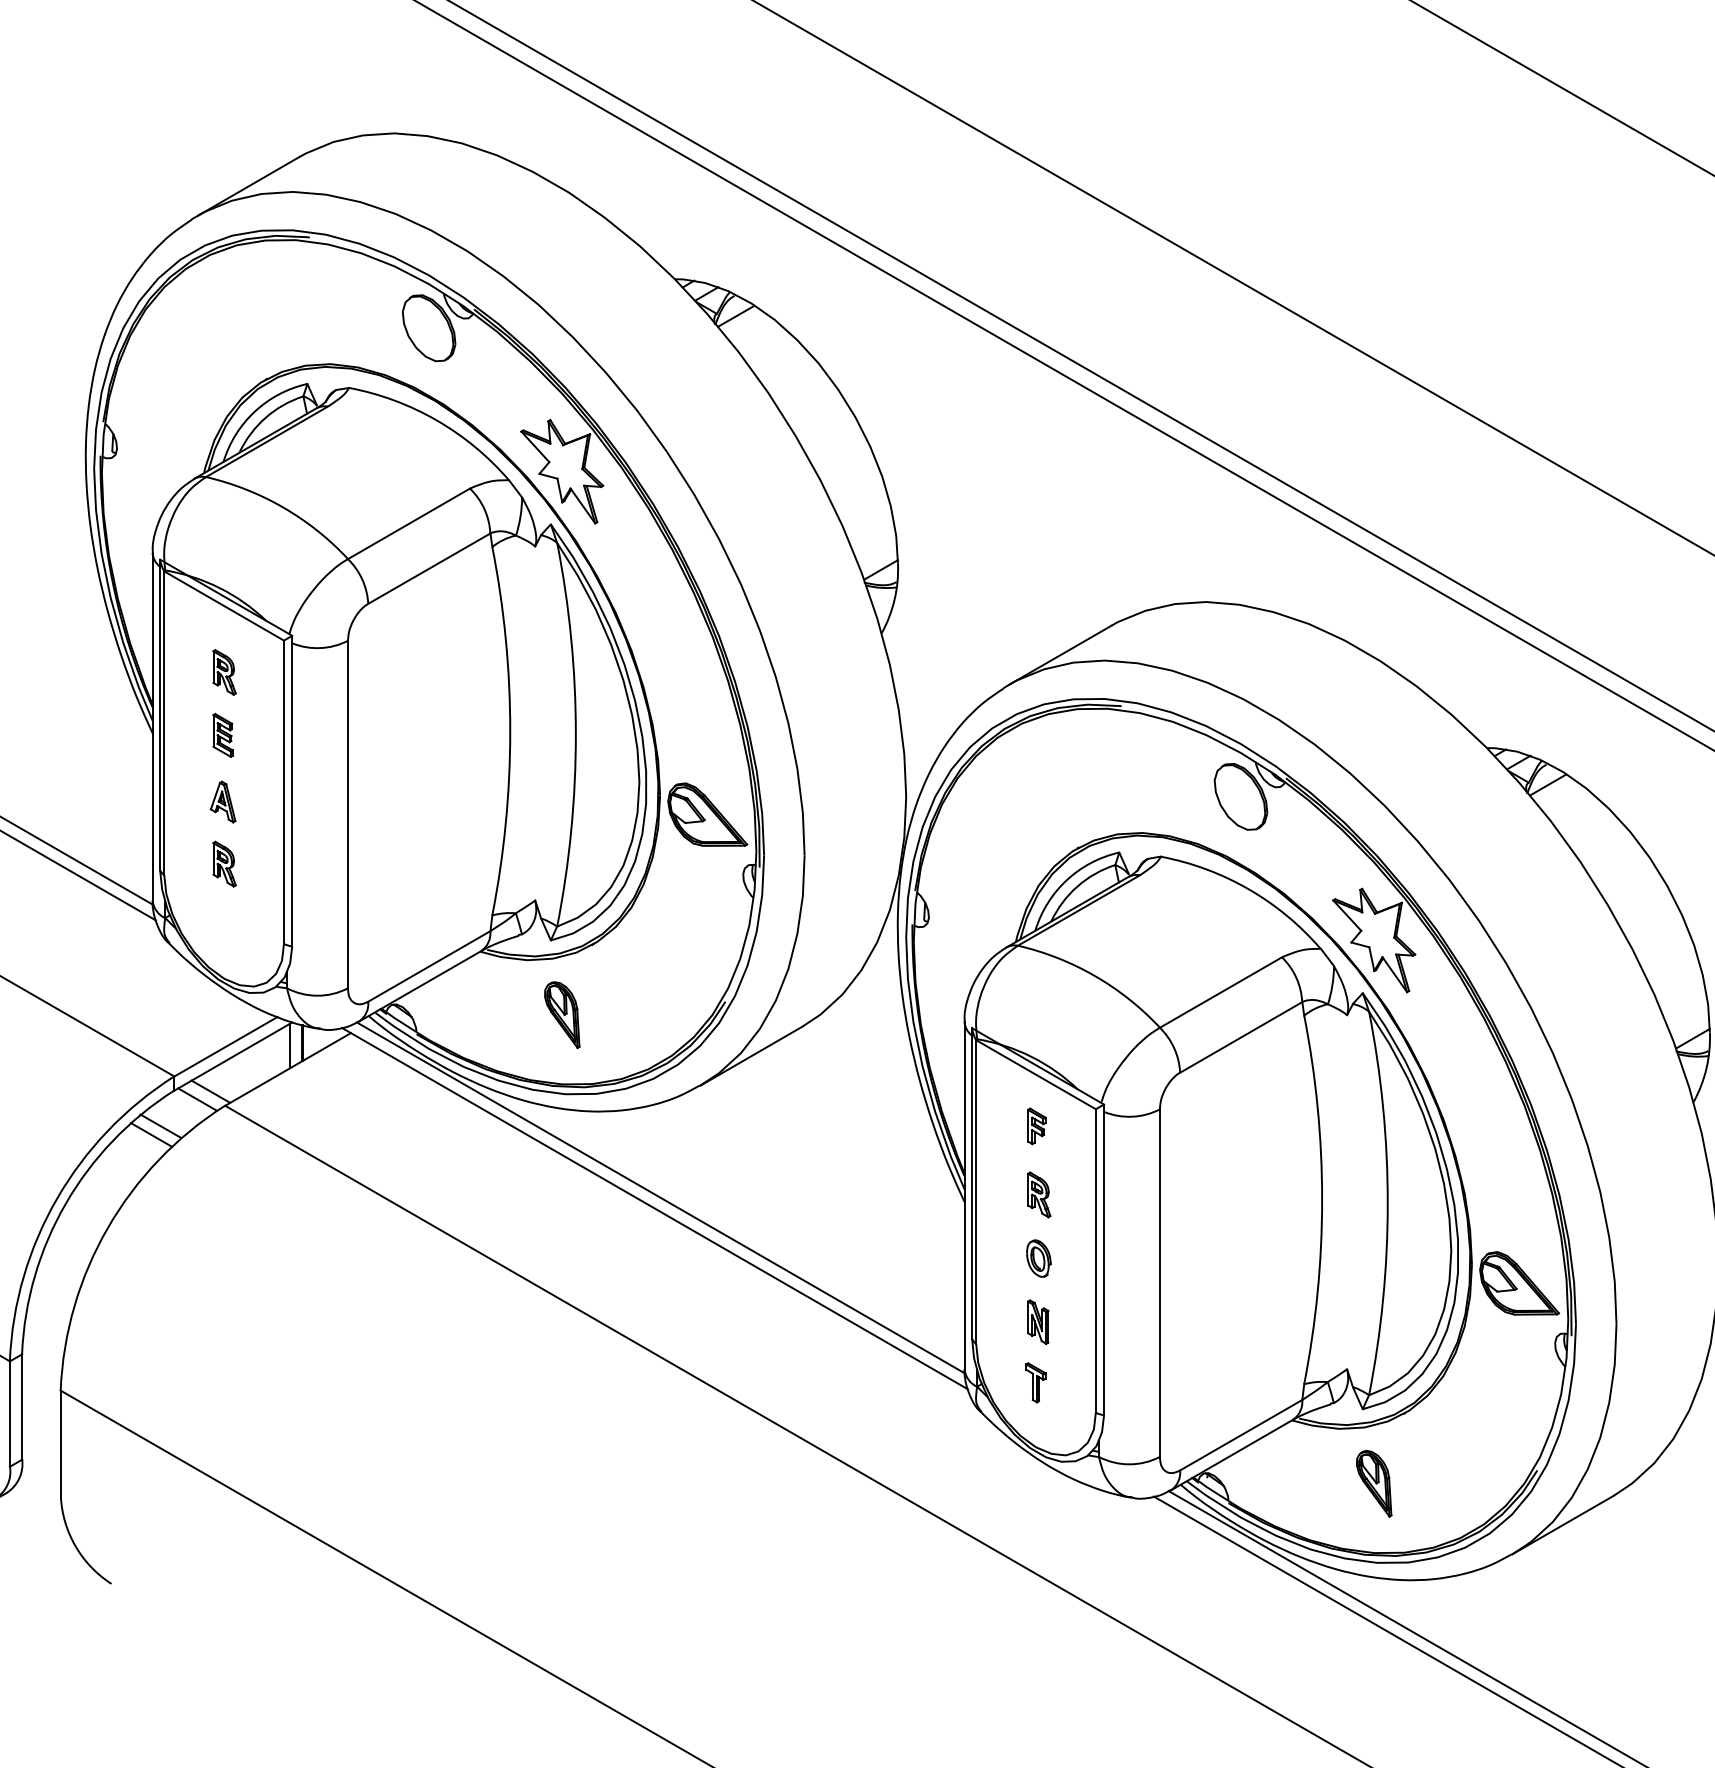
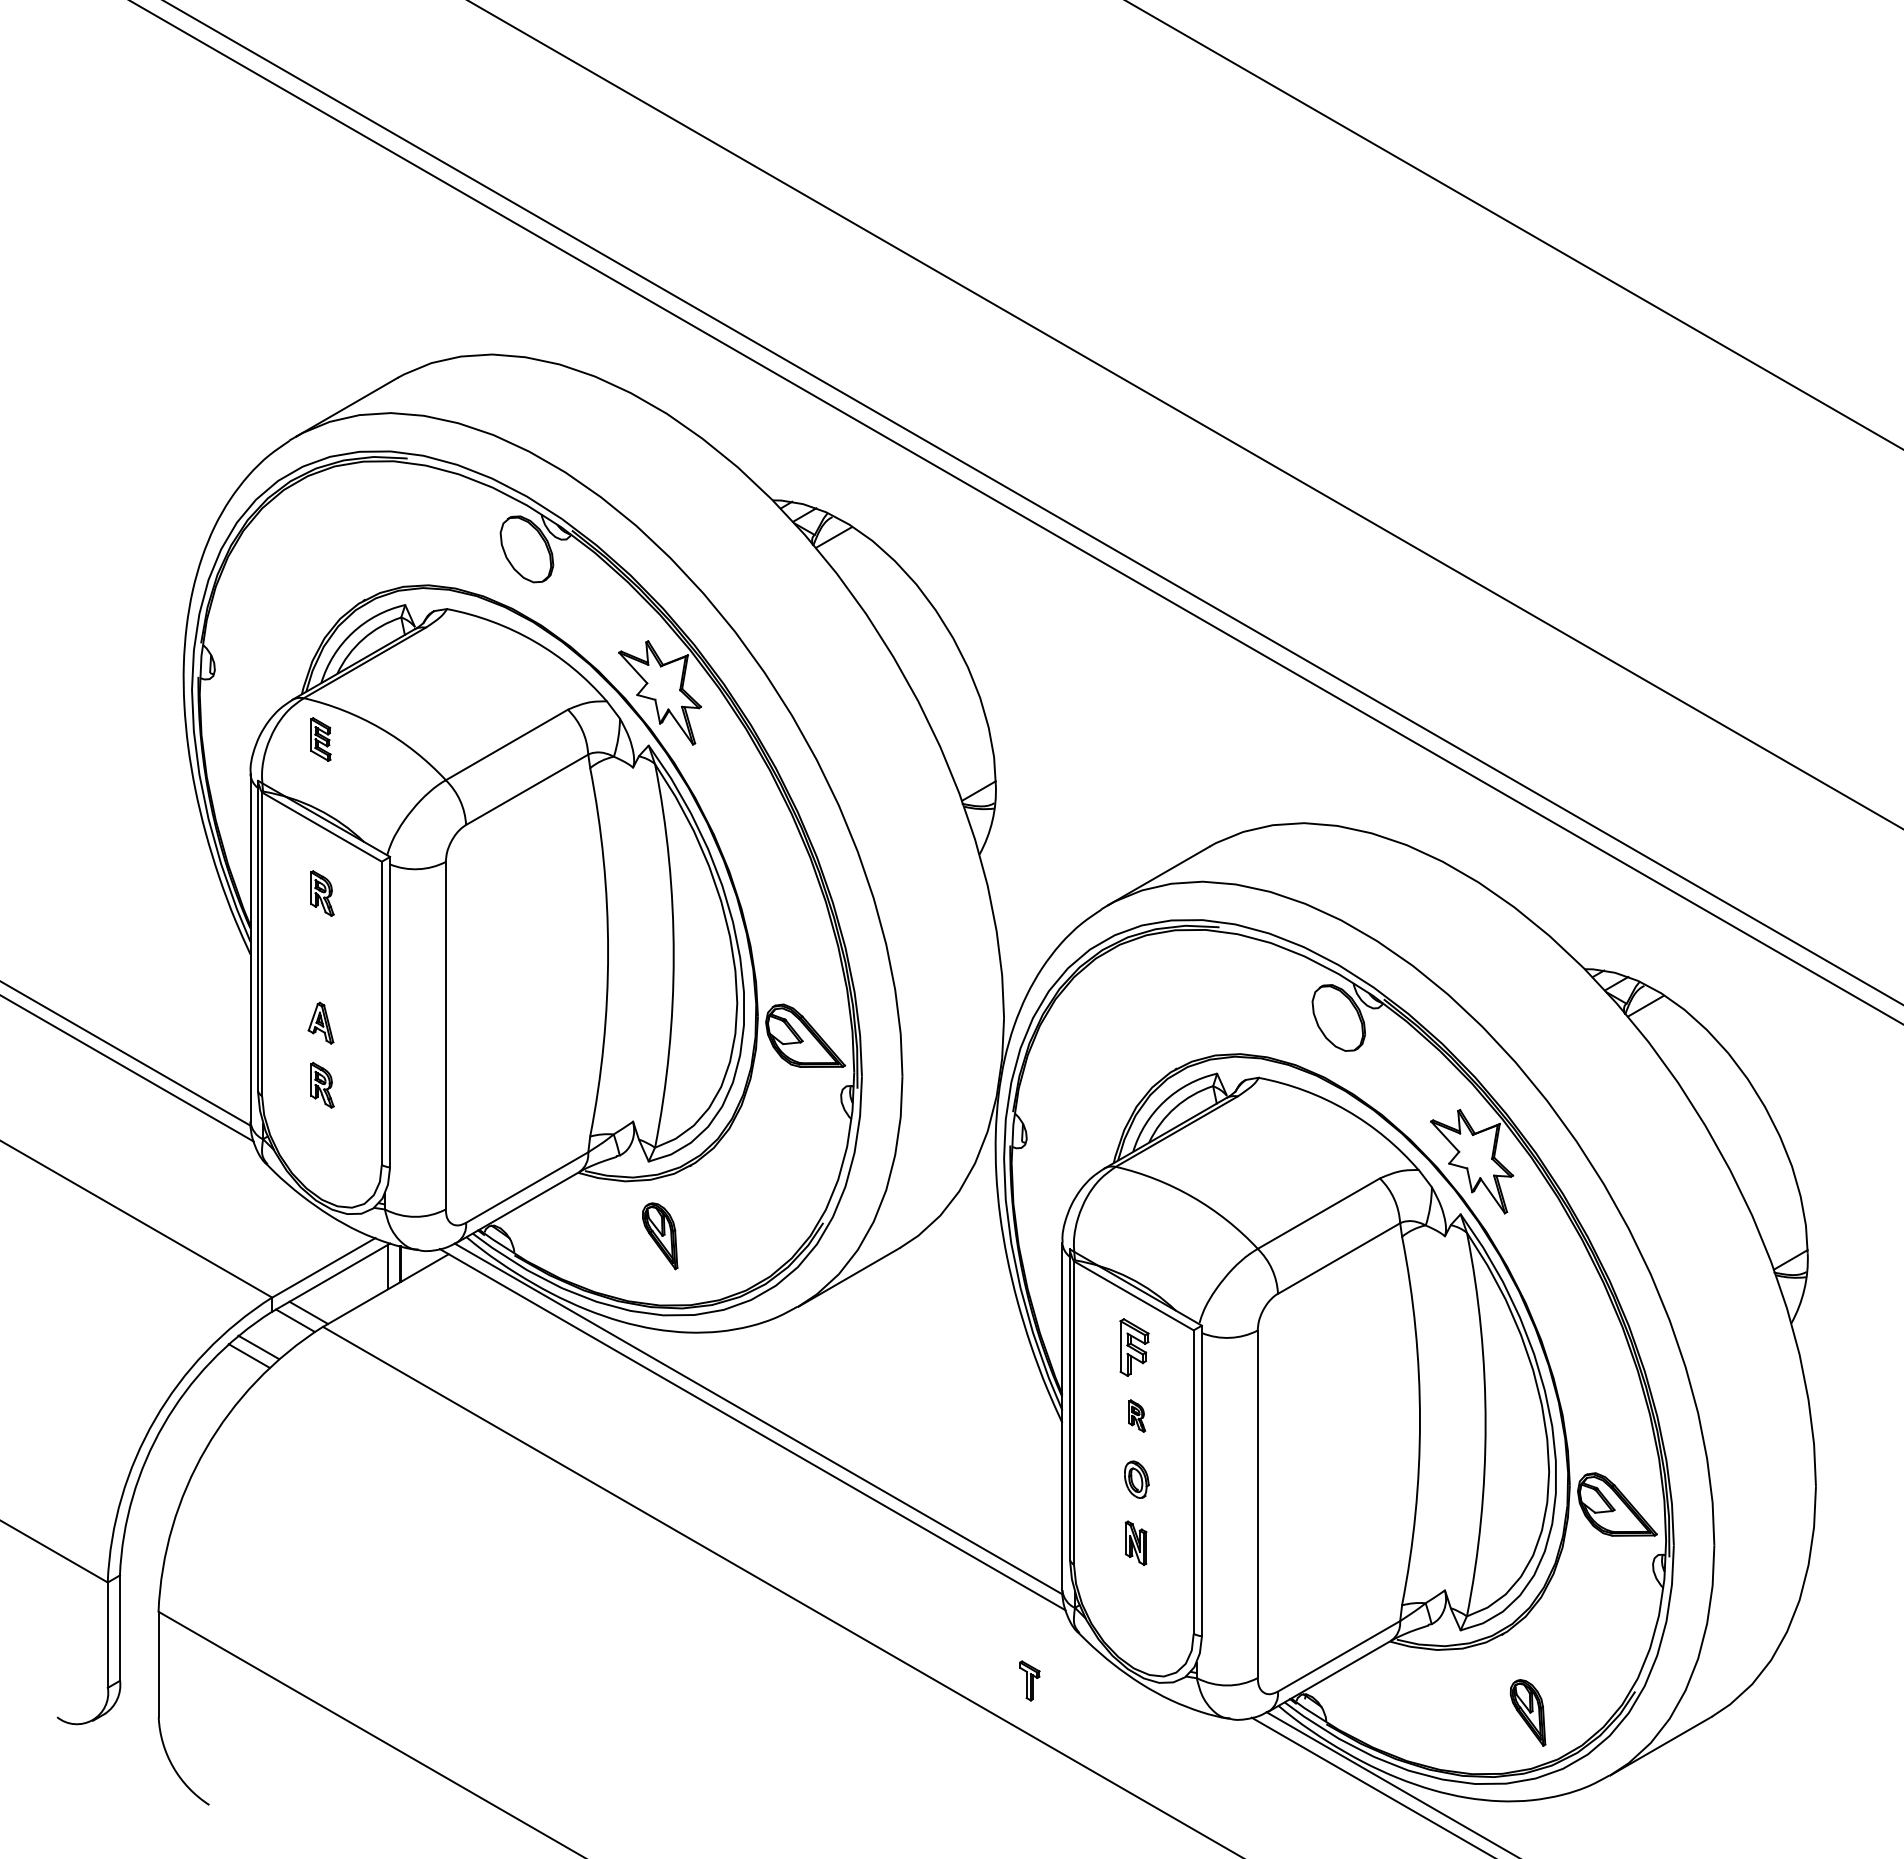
part: (222, 735) -> (320, 739), moved
part: (1036, 1126) -> (1134, 1347), size x1.6
part: (1039, 1194) -> (1137, 1415), size x0.7
part: (1035, 1382) -> (1029, 1680), moved
part: (1373, 1483) -> (1527, 1712), moved

